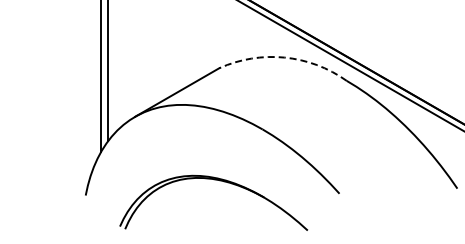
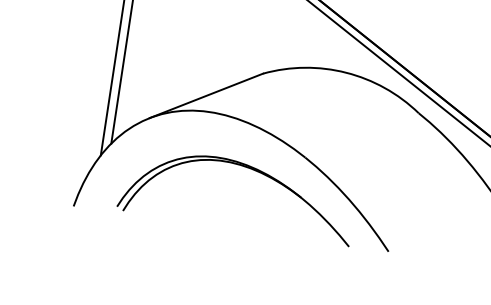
arc: (284, 57) -> (345, 72), dashed -> solid
part: (219, 181) -> (248, 169), moved

